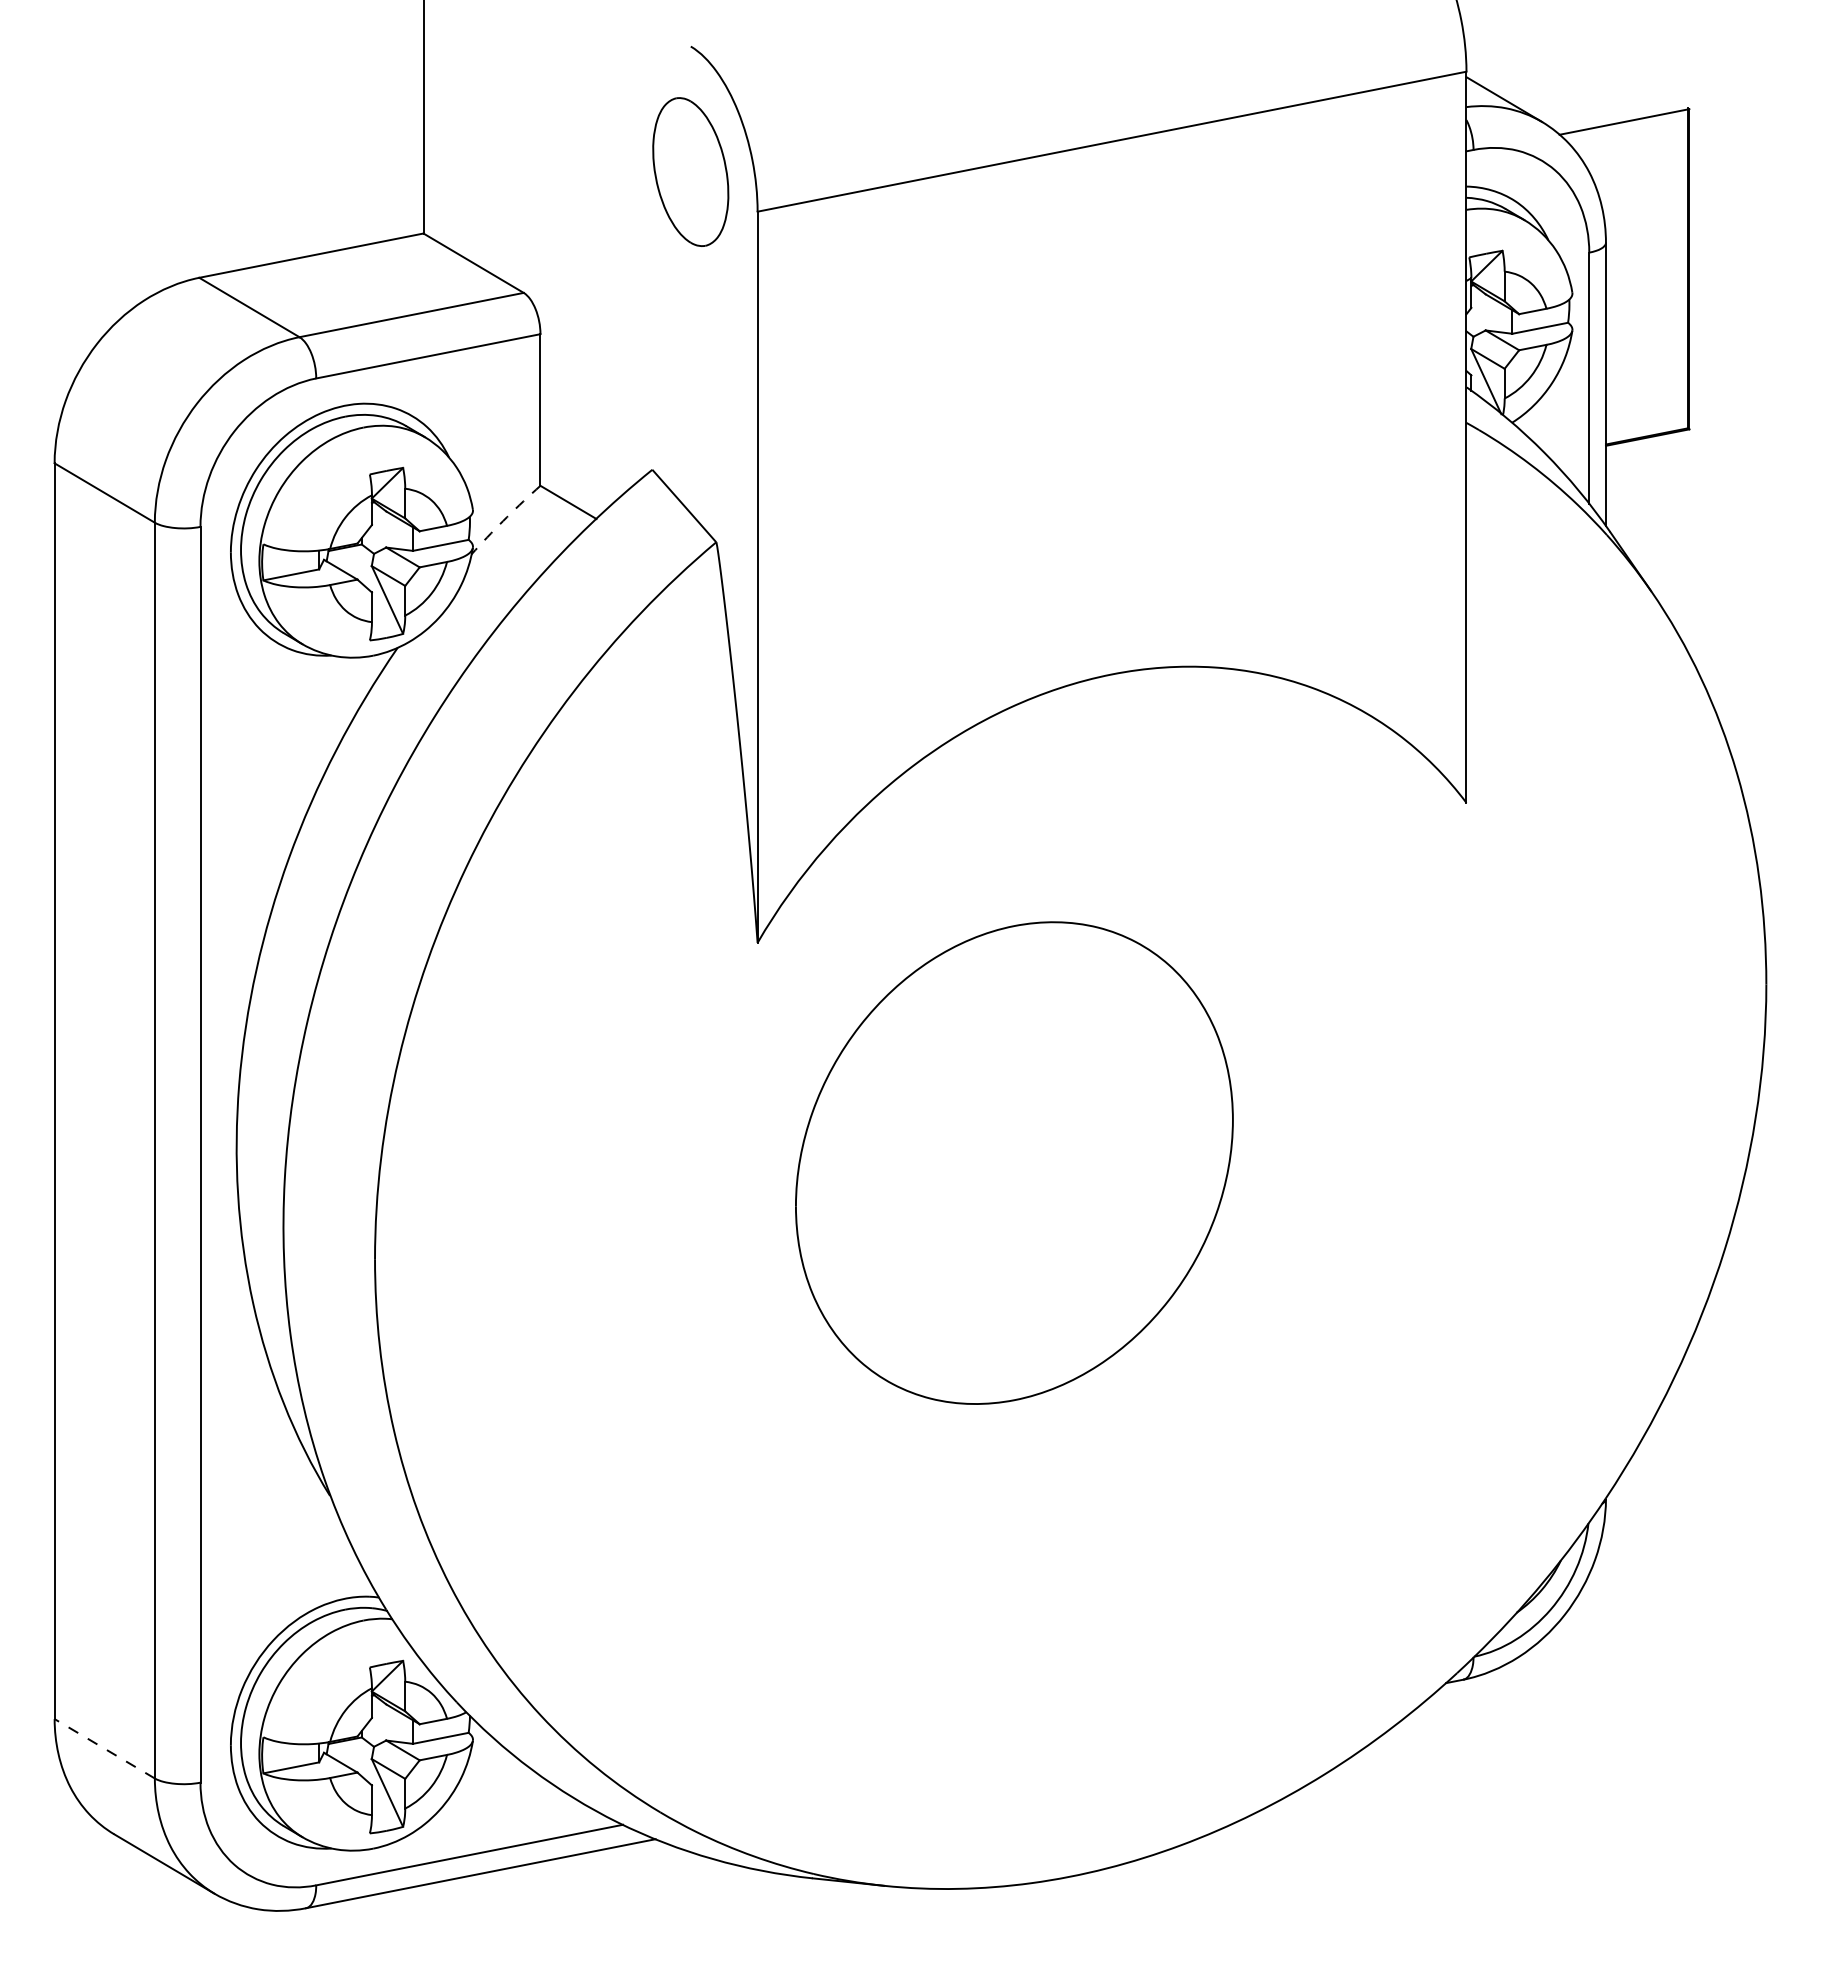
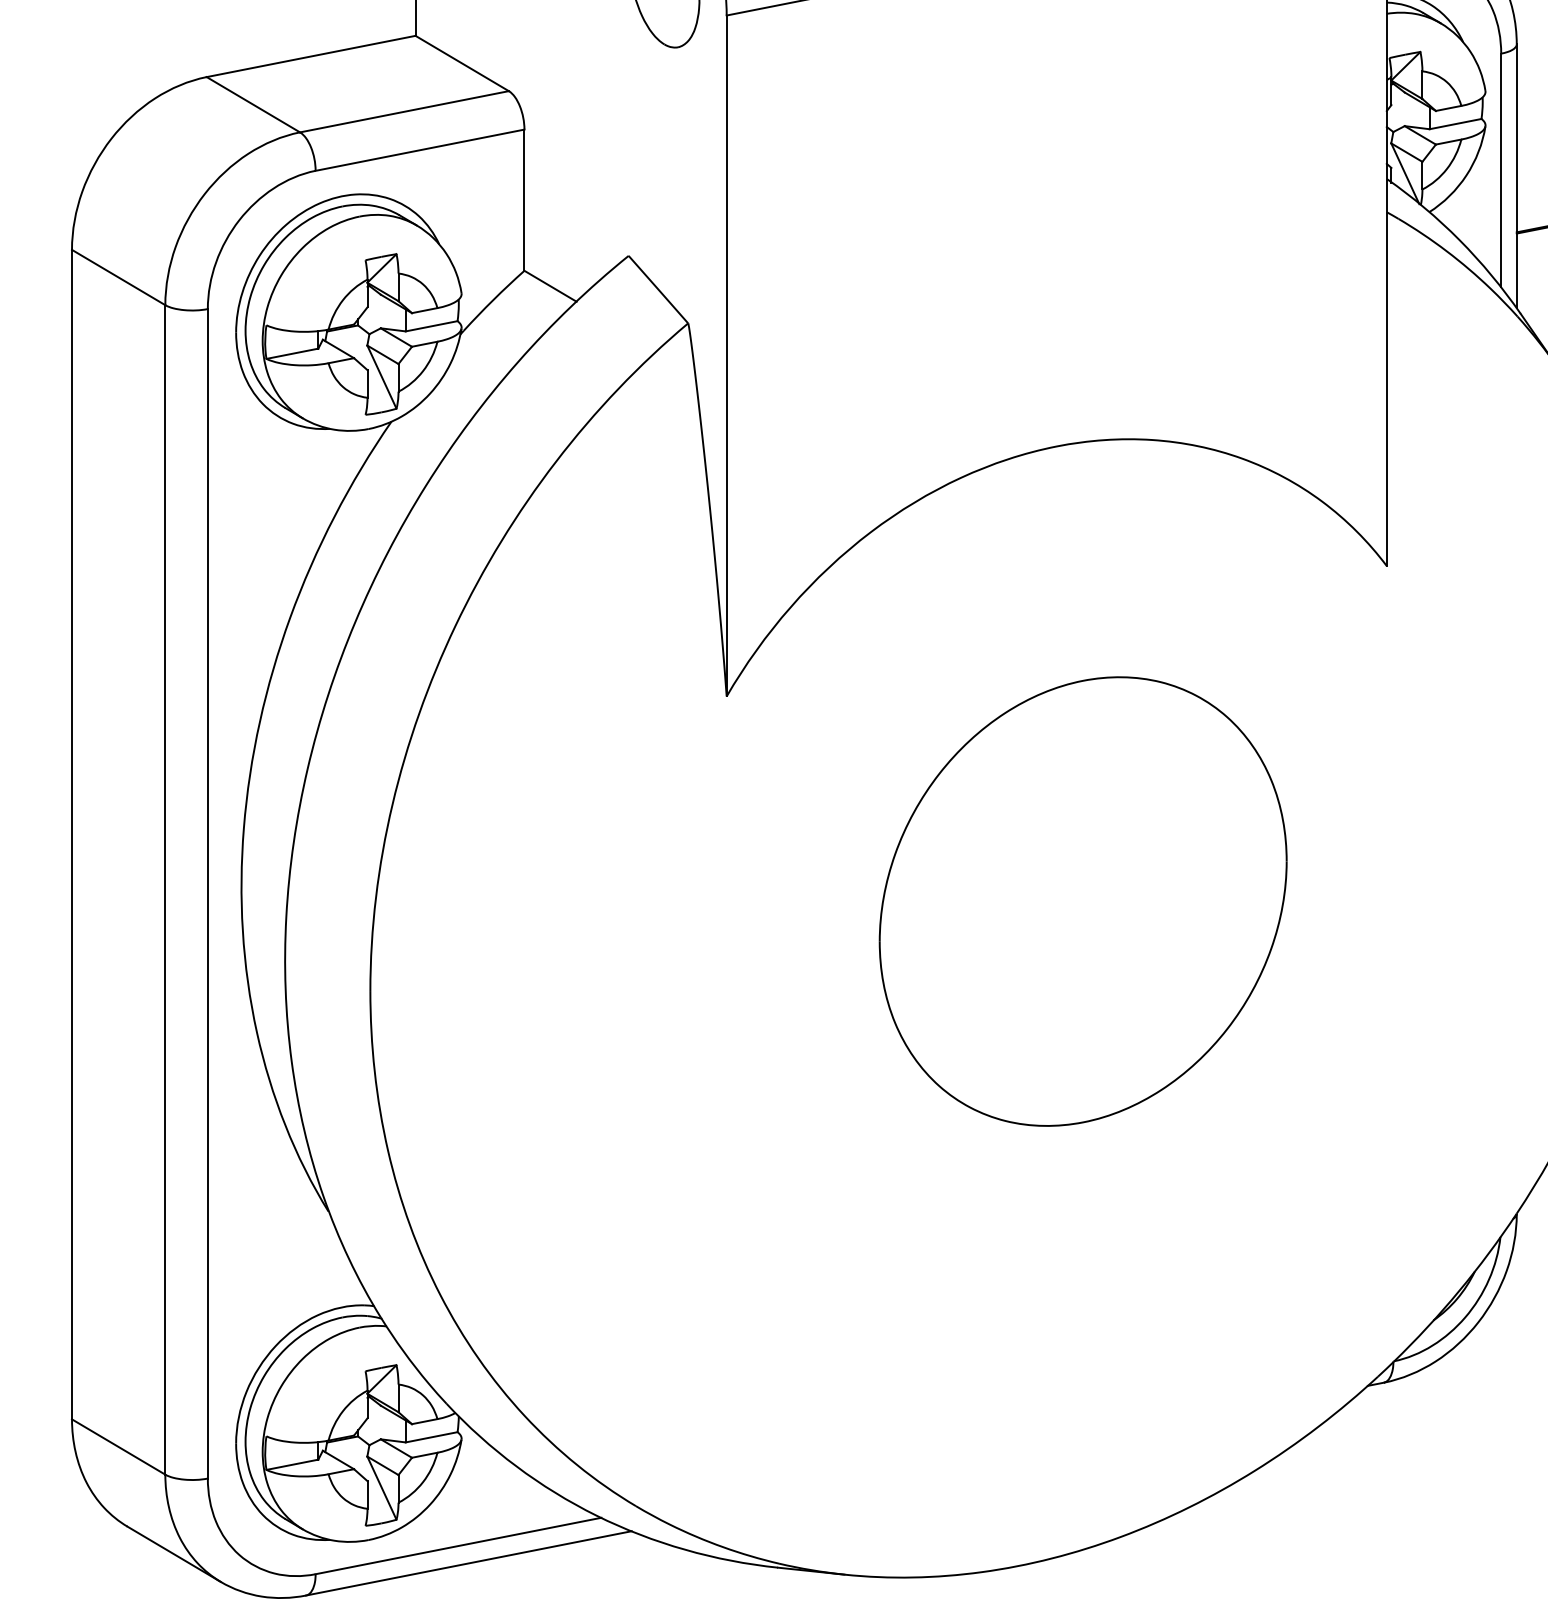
arc: (507, 517) -> (493, 300), dashed -> solid
part: (1014, 1162) -> (1083, 901), moved
line: (104, 1748) -> (118, 1446), dashed -> solid

